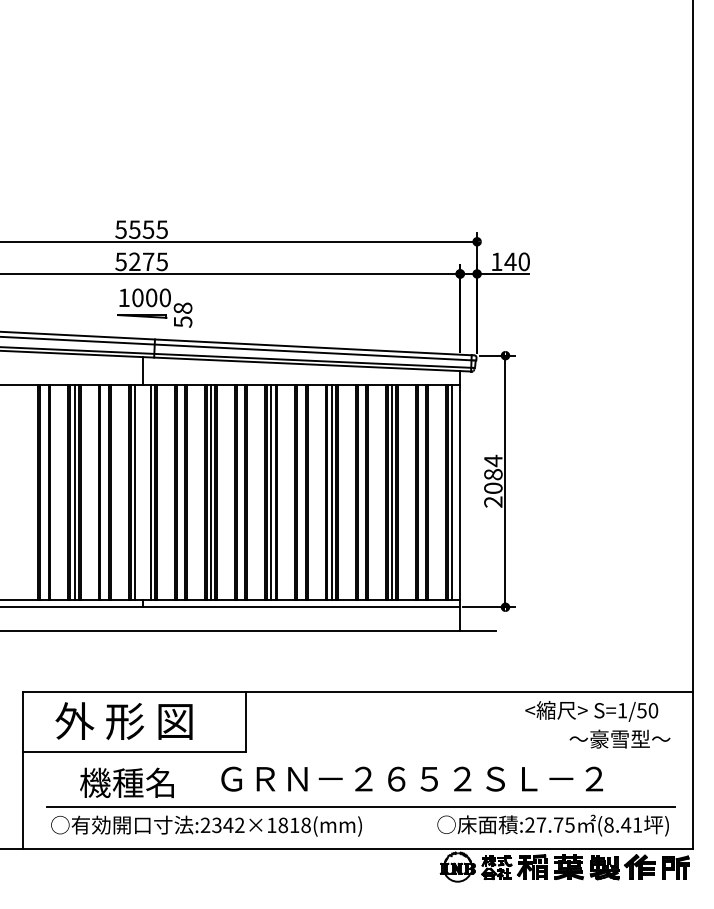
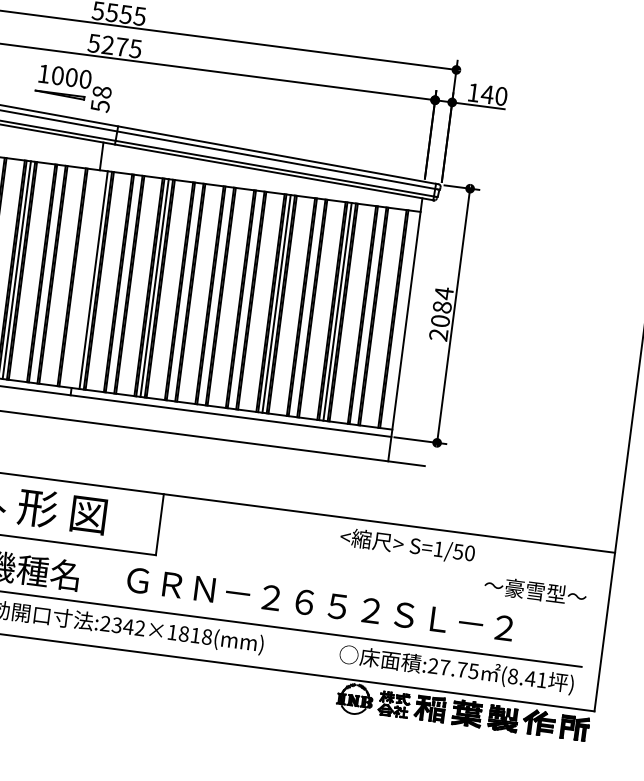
part: (154, 307) -> (73, 87), moved
line: (134, 492) -> (77, 278), removed
line: (271, 492) -> (215, 296), removed
line: (452, 492) -> (398, 319), removed
text: (591, 711) -> (407, 546), moved

